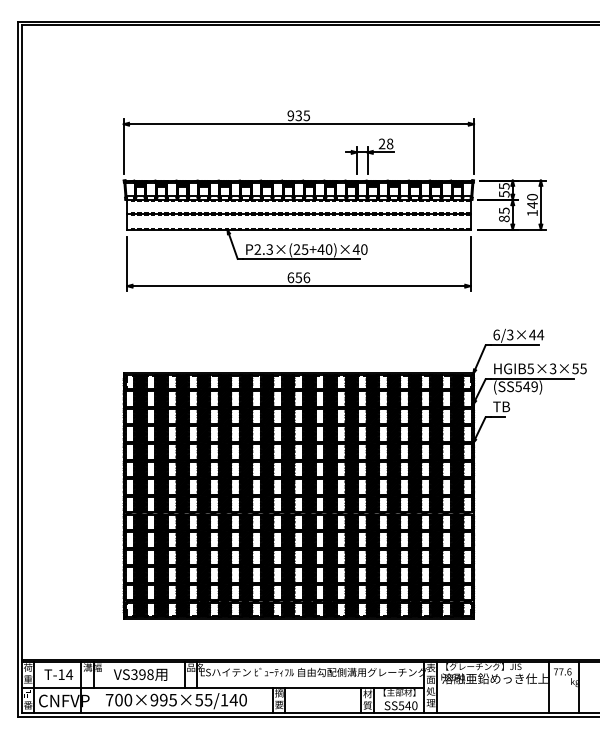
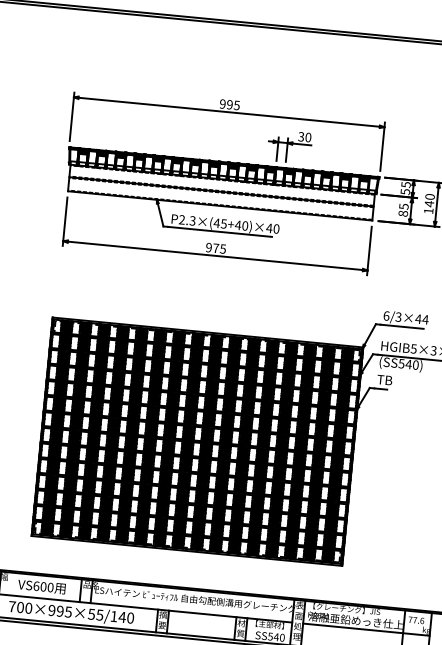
text: (298, 115) -> (229, 104), 935 -> 995
text: (385, 144) -> (304, 137), 28 -> 30
text: (296, 249) -> (216, 223), P2.3×(25+40)×40 -> P2.3×(45+40)×40
text: (298, 277) -> (215, 248), 656 -> 975
text: (534, 386) -> (415, 364), (SS549) -> (SS540)
text: (142, 674) -> (43, 586), VS398 -> VS600
line: (507, 687) -> (366, 629), added

